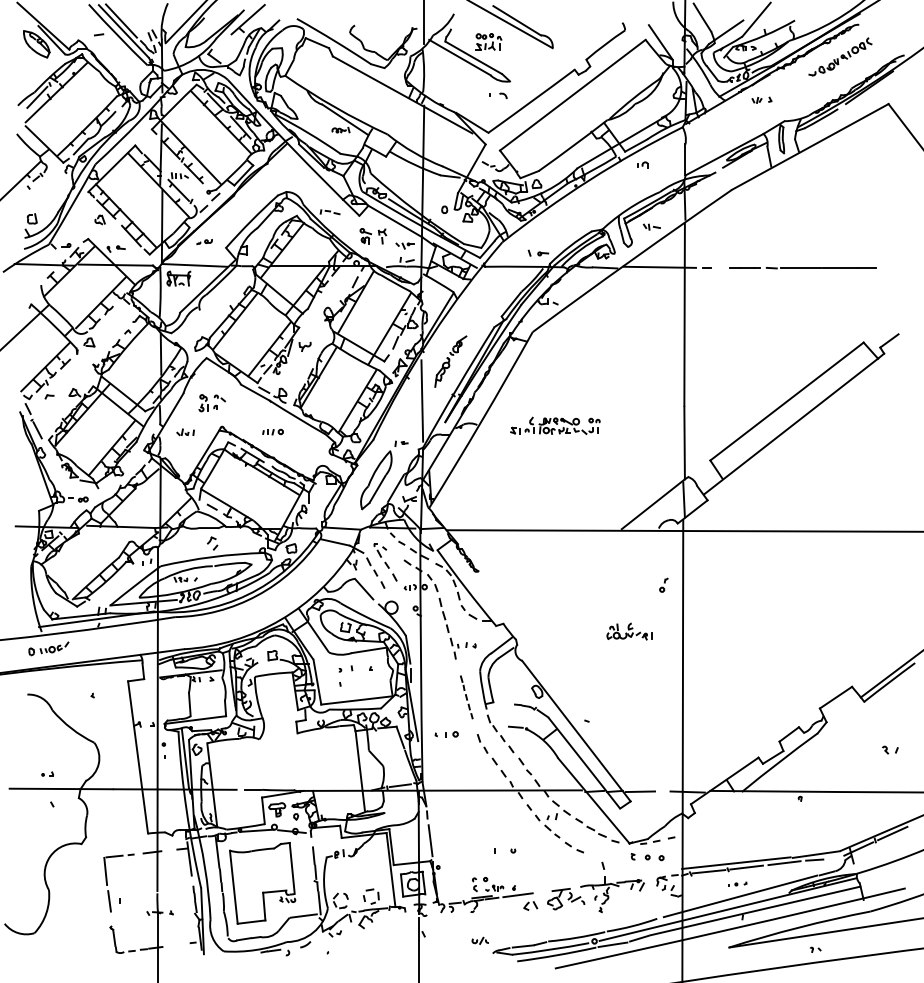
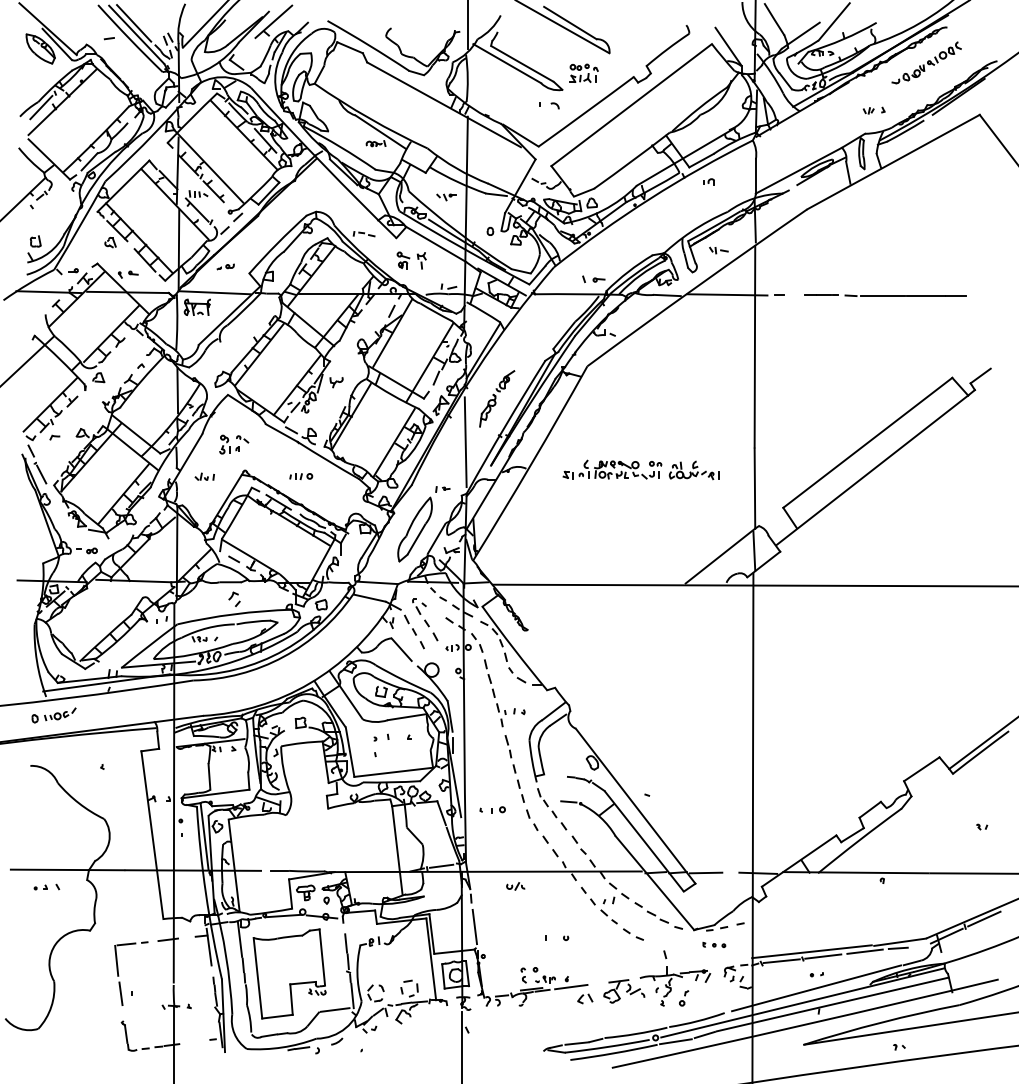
part: (488, 41) -> (583, 72), moved
part: (761, 100) -> (873, 110), moved
part: (404, 246) -> (446, 197), moved
part: (664, 585) -> (684, 998), moved
part: (628, 631) -> (693, 470), moved
part: (466, 696) -> (514, 768), size x1.43
part: (891, 749) -> (982, 826), size x0.62
part: (47, 774) -> (40, 887), moved
part: (647, 856) -> (714, 944), size x0.62
part: (480, 940) -> (515, 886), moved

